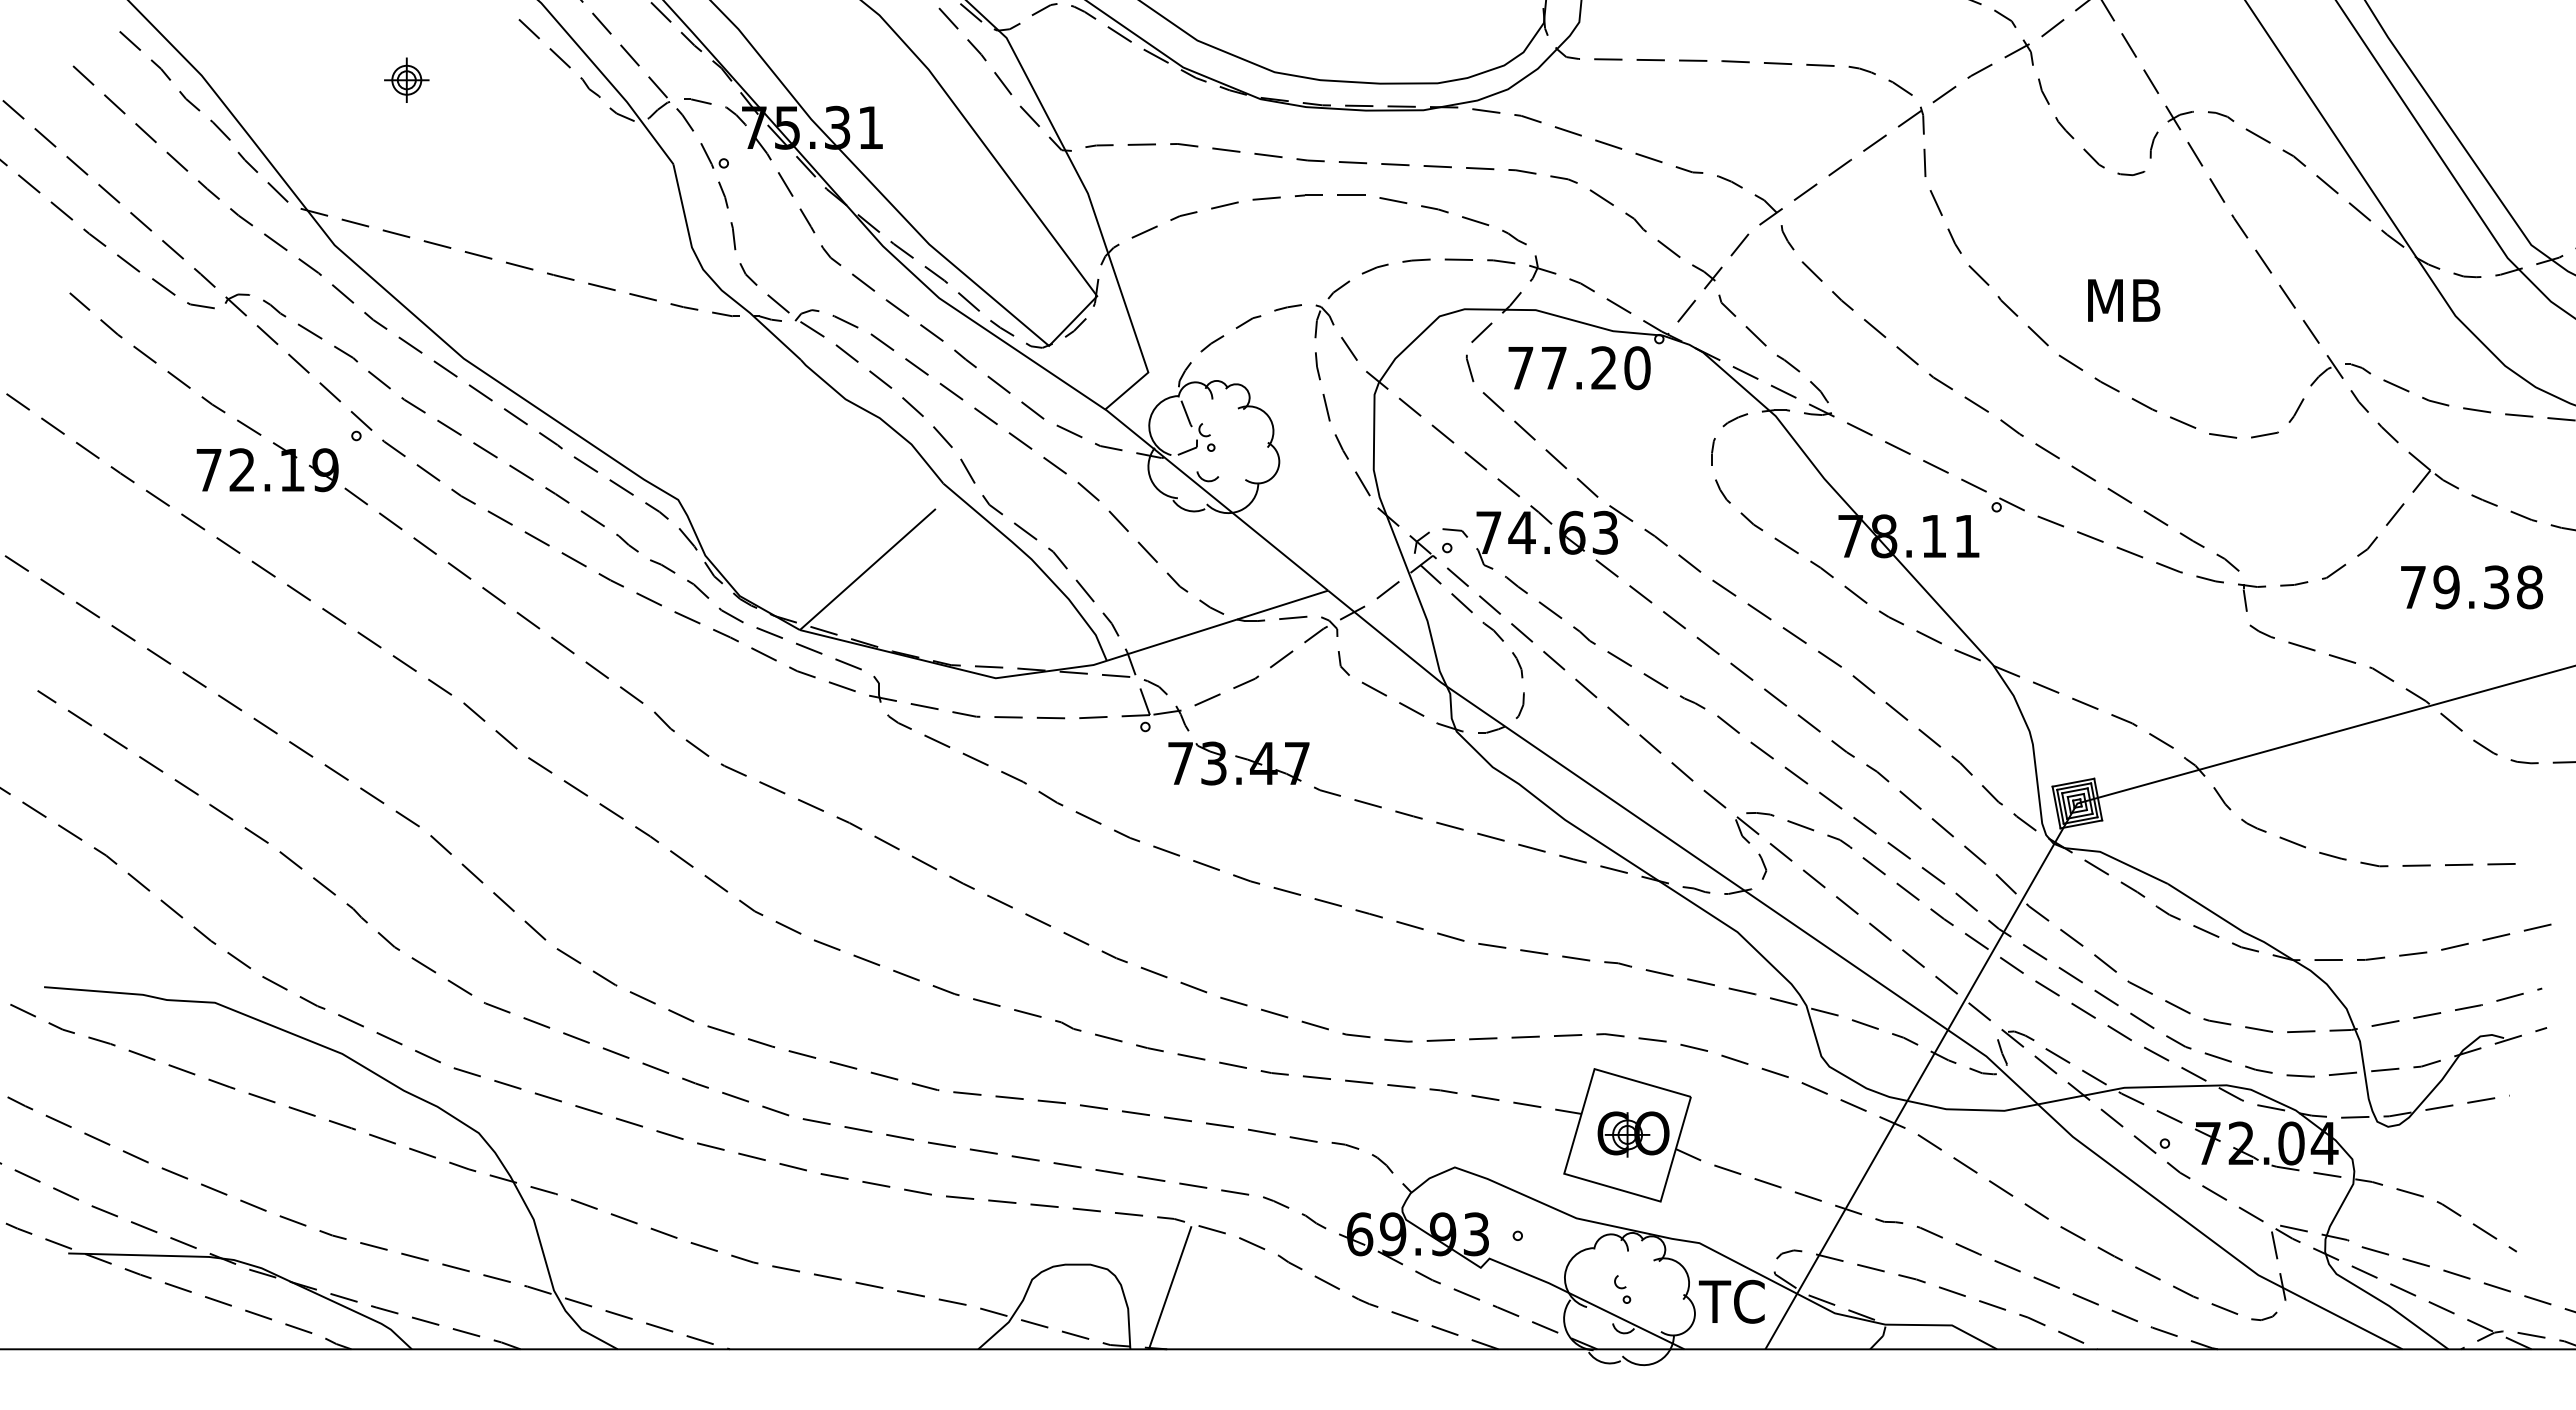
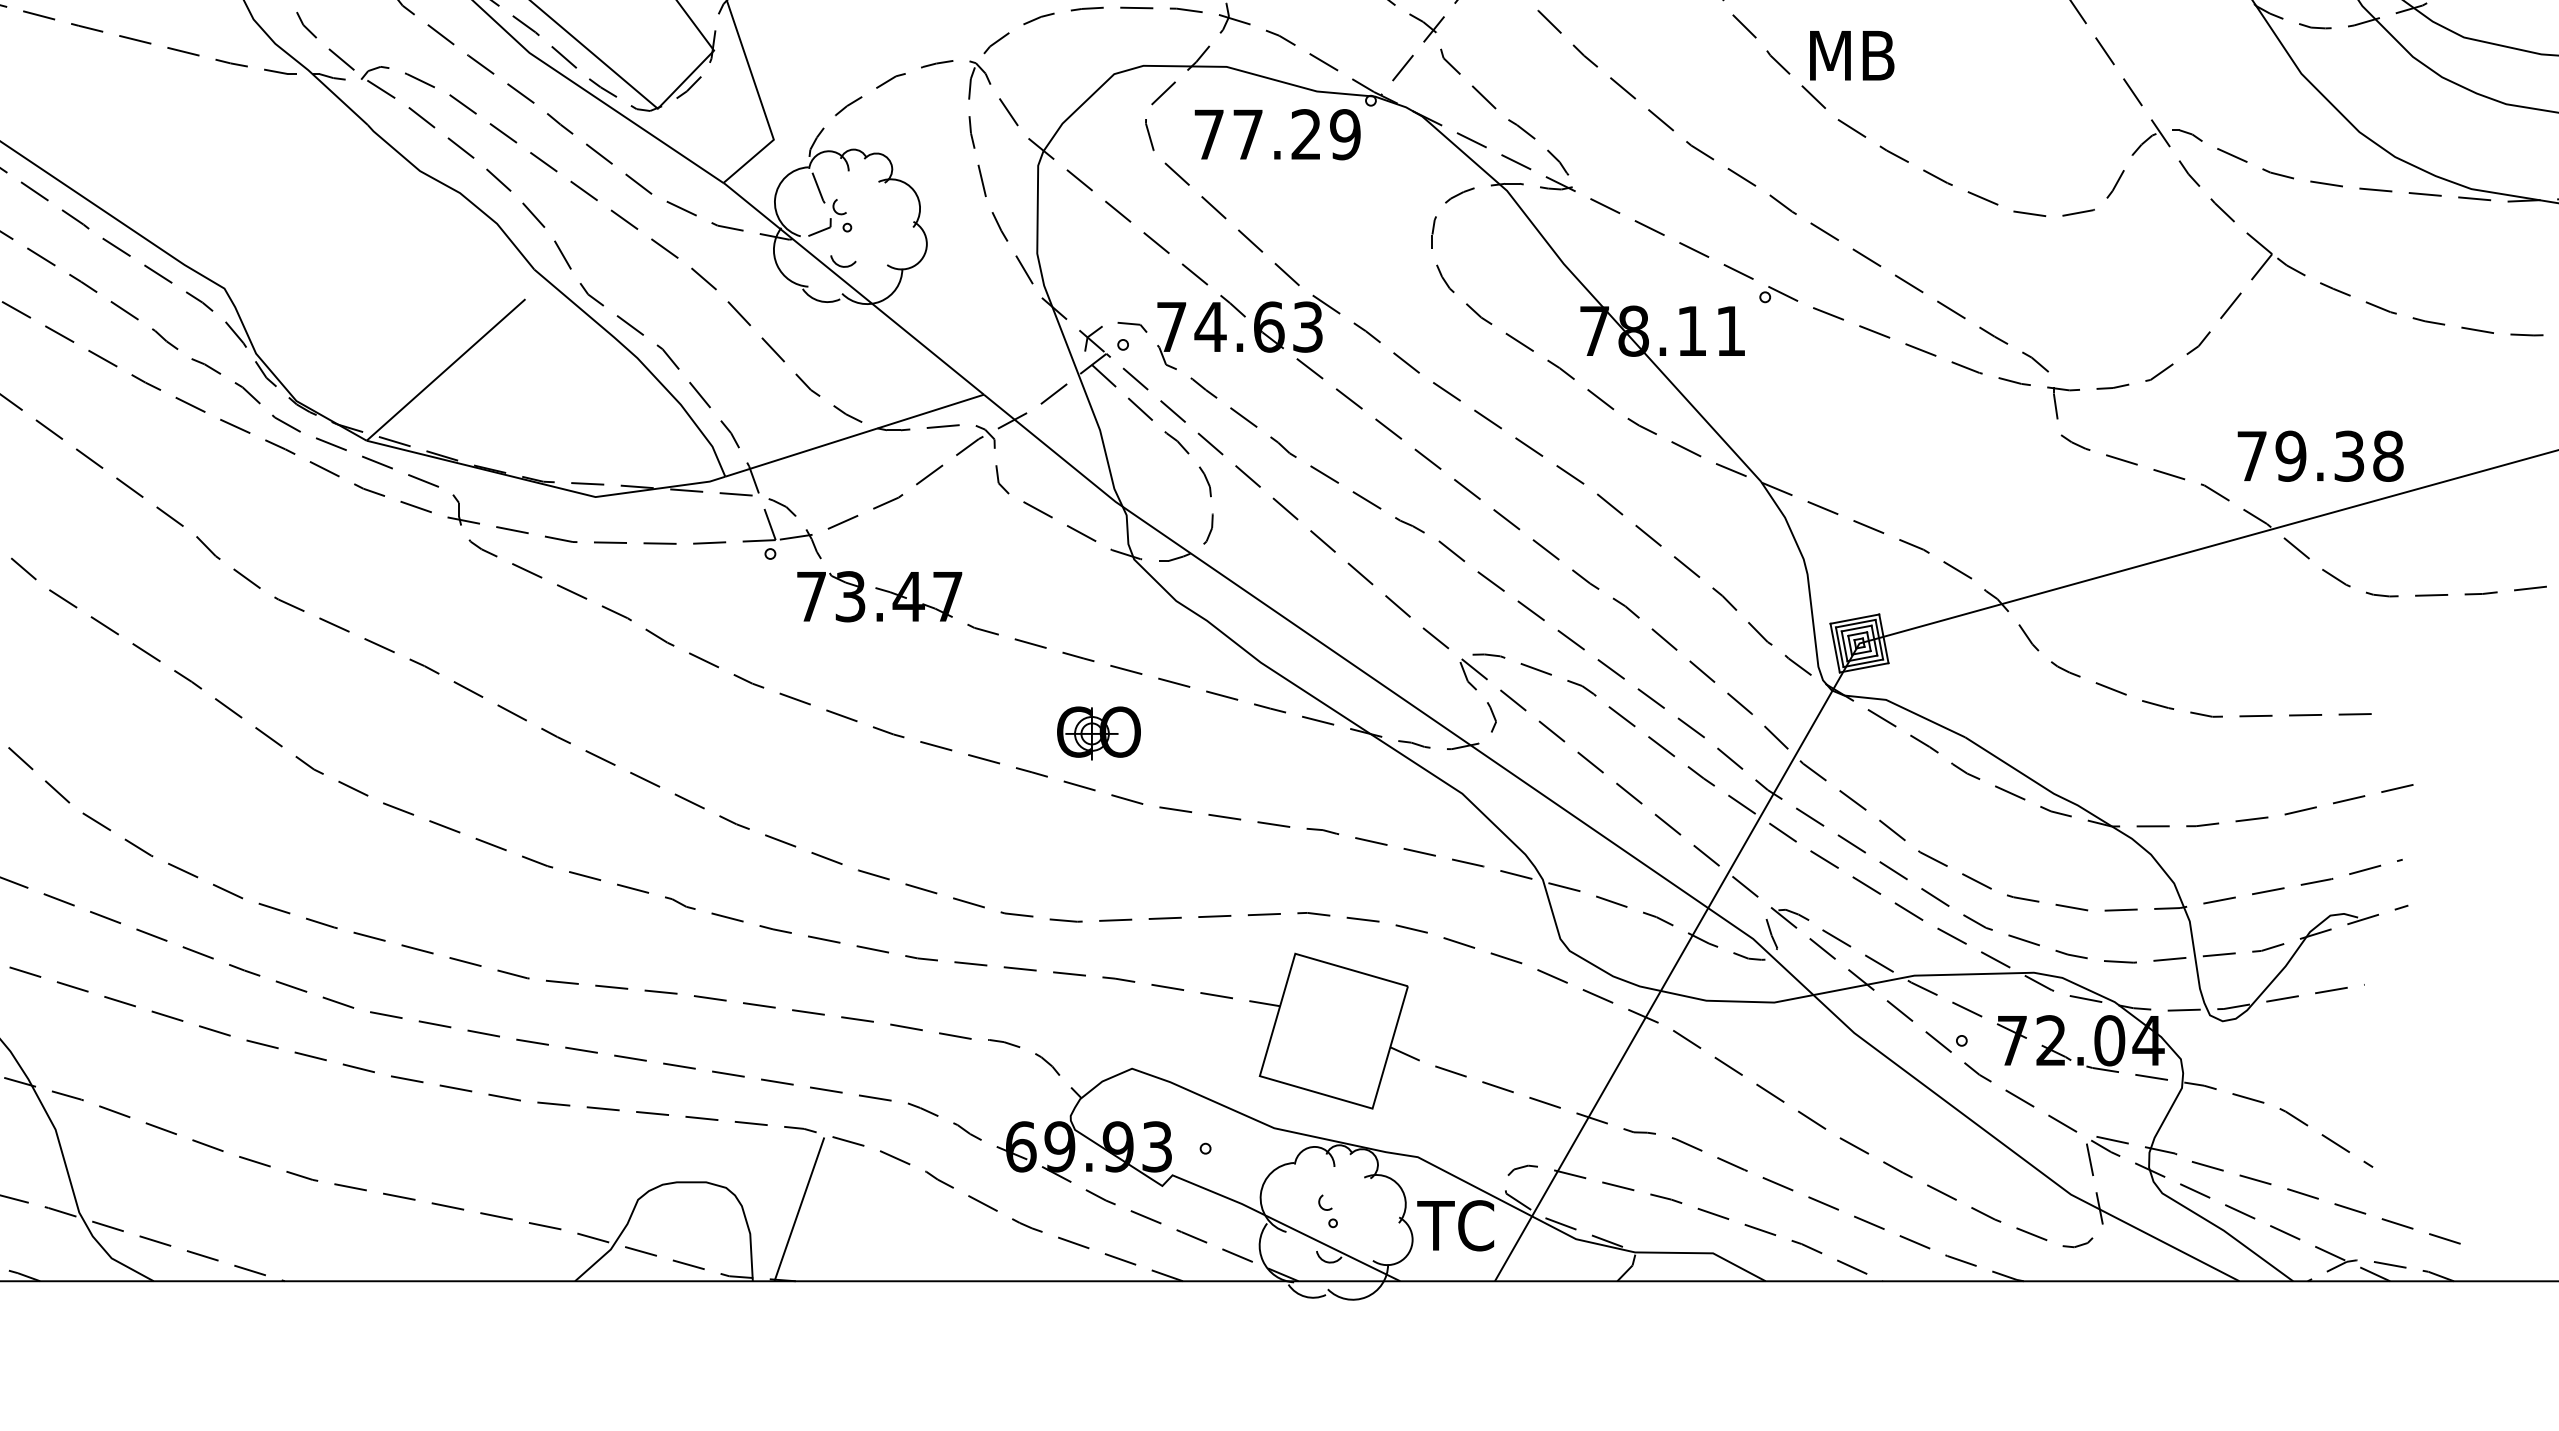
text: (2124, 300) -> (1852, 55), moved
text: (1637, 368) -> (1345, 135), 77.20 -> 77.29
text: (2472, 587) -> (2321, 456), moved
part: (1633, 1134) -> (1098, 733), moved

